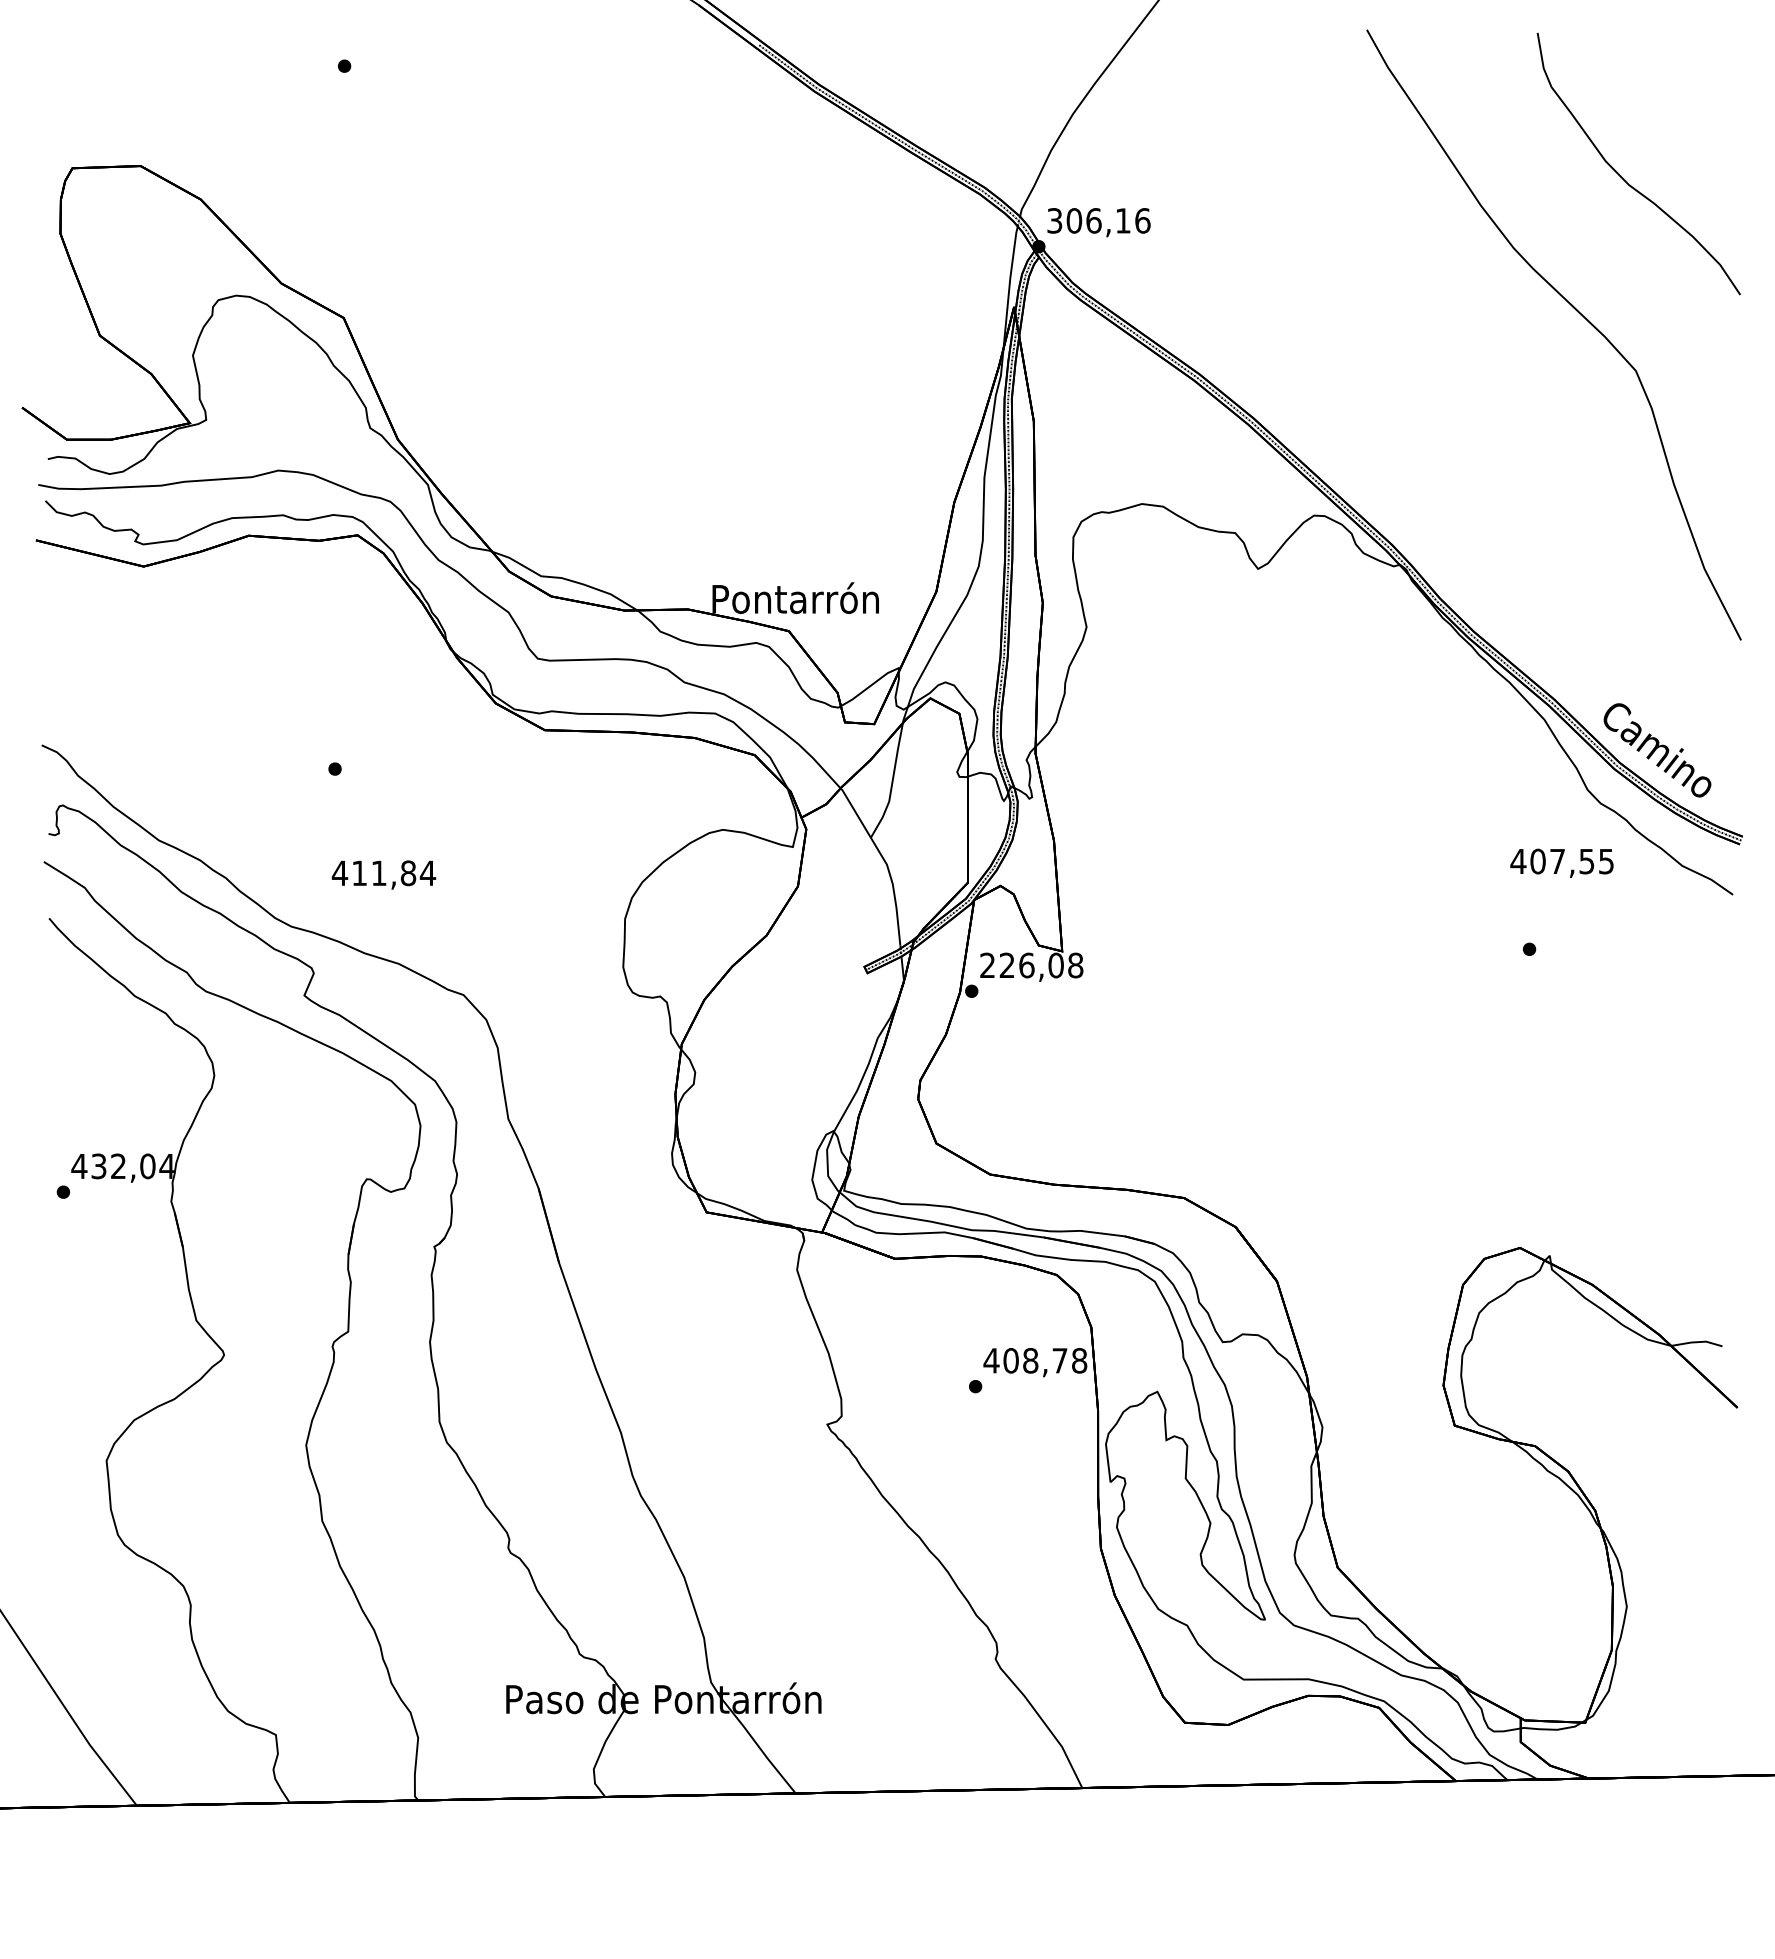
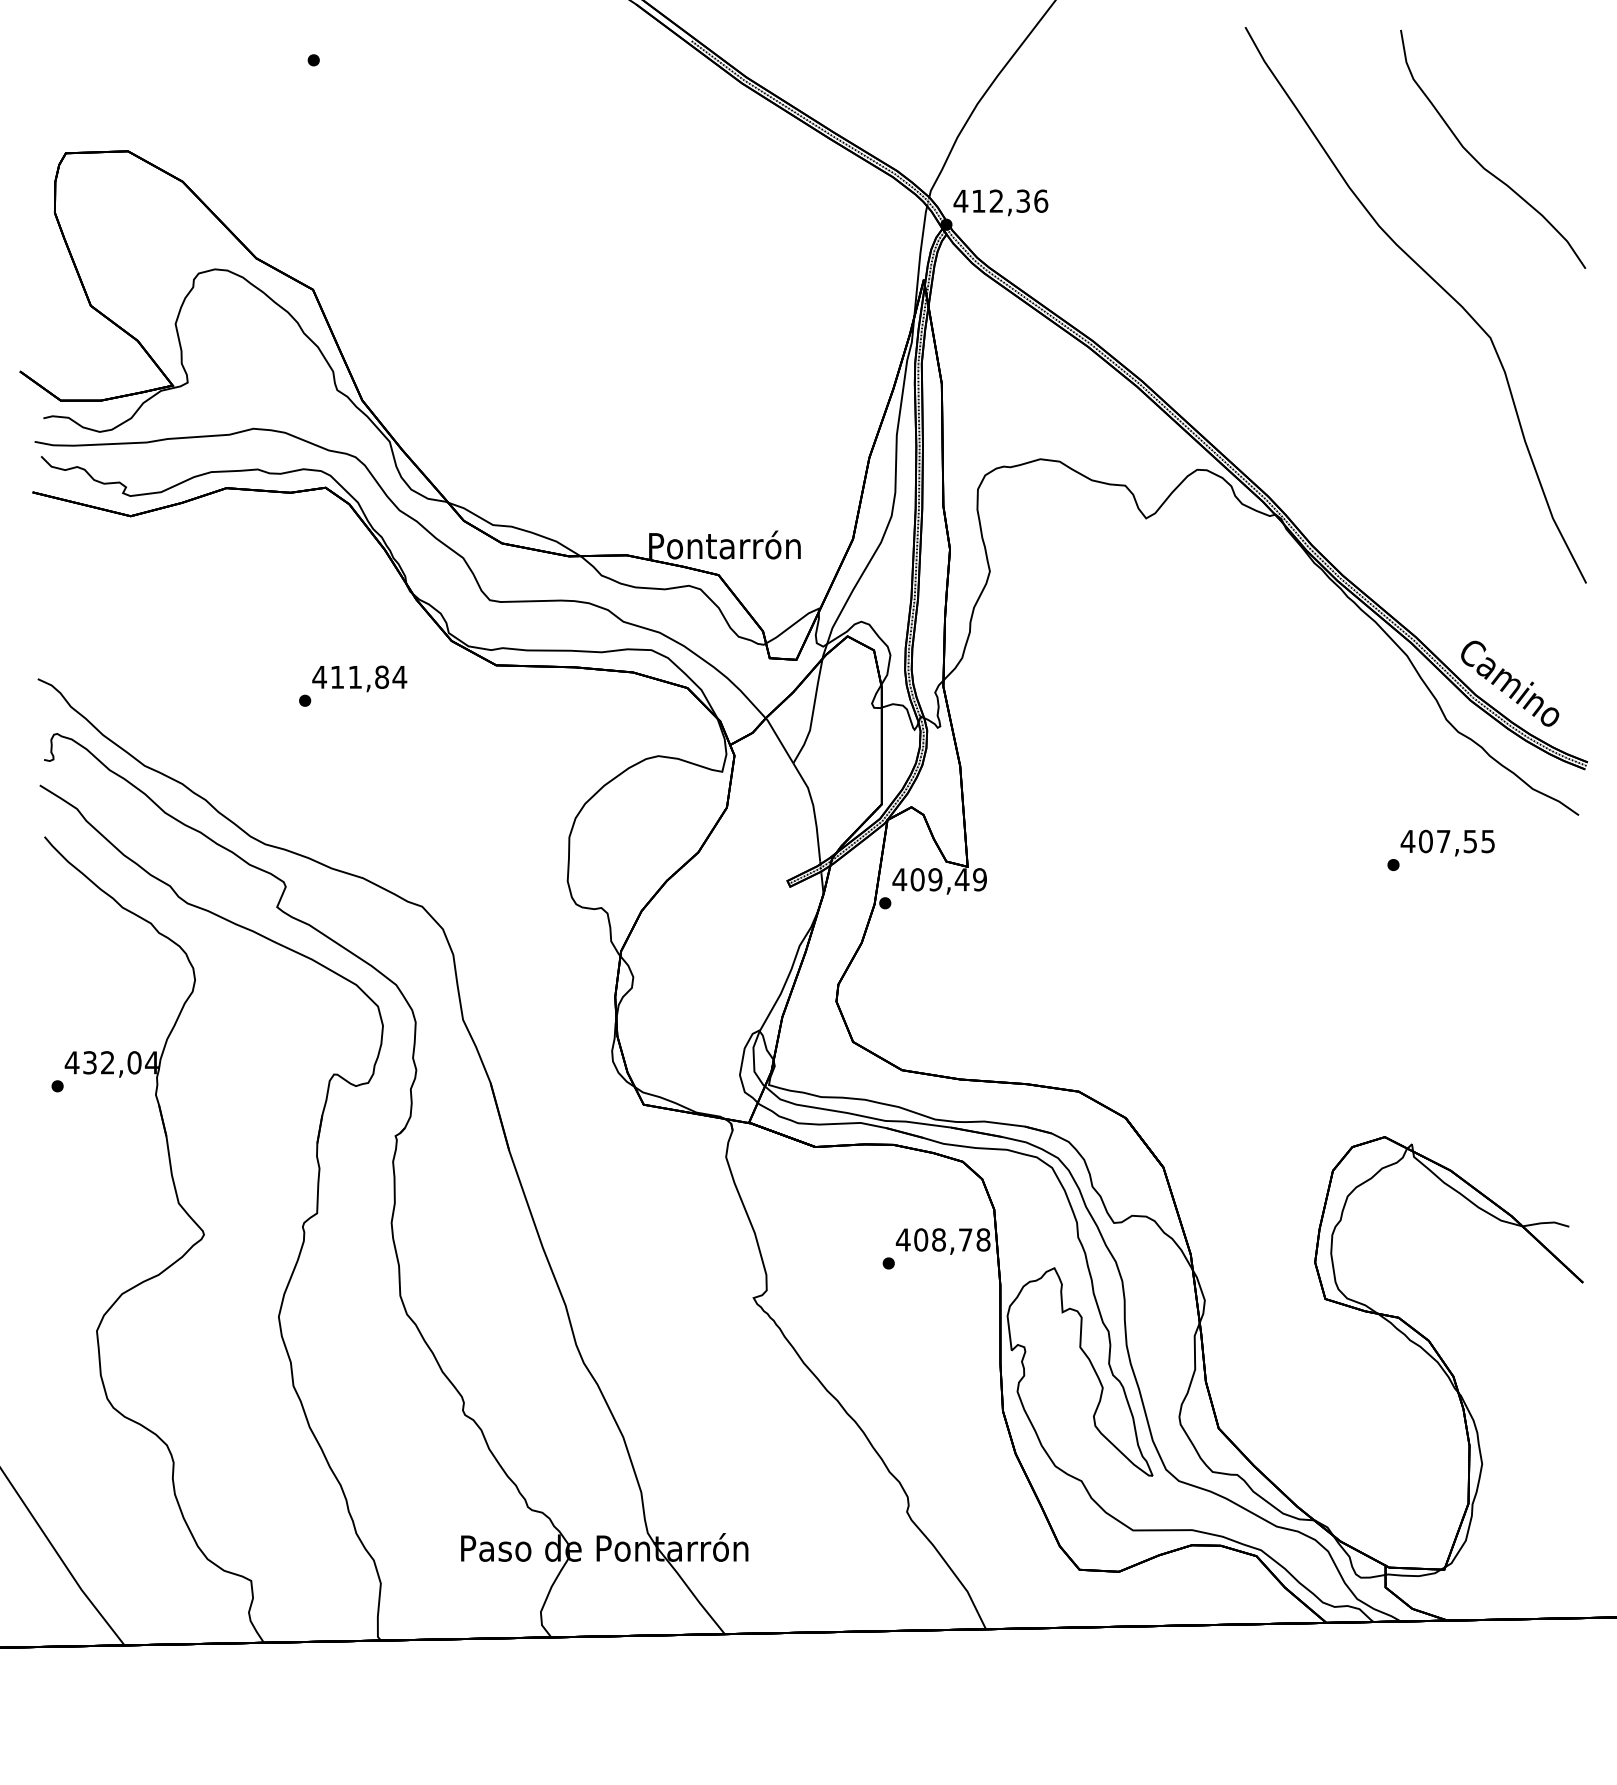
text: (1088, 220) -> (991, 200), 306,16 -> 412,36
text: (1561, 862) -> (1447, 842), moved
text: (383, 874) -> (359, 678), moved
text: (1031, 965) -> (939, 879), 226,08 -> 409,49

